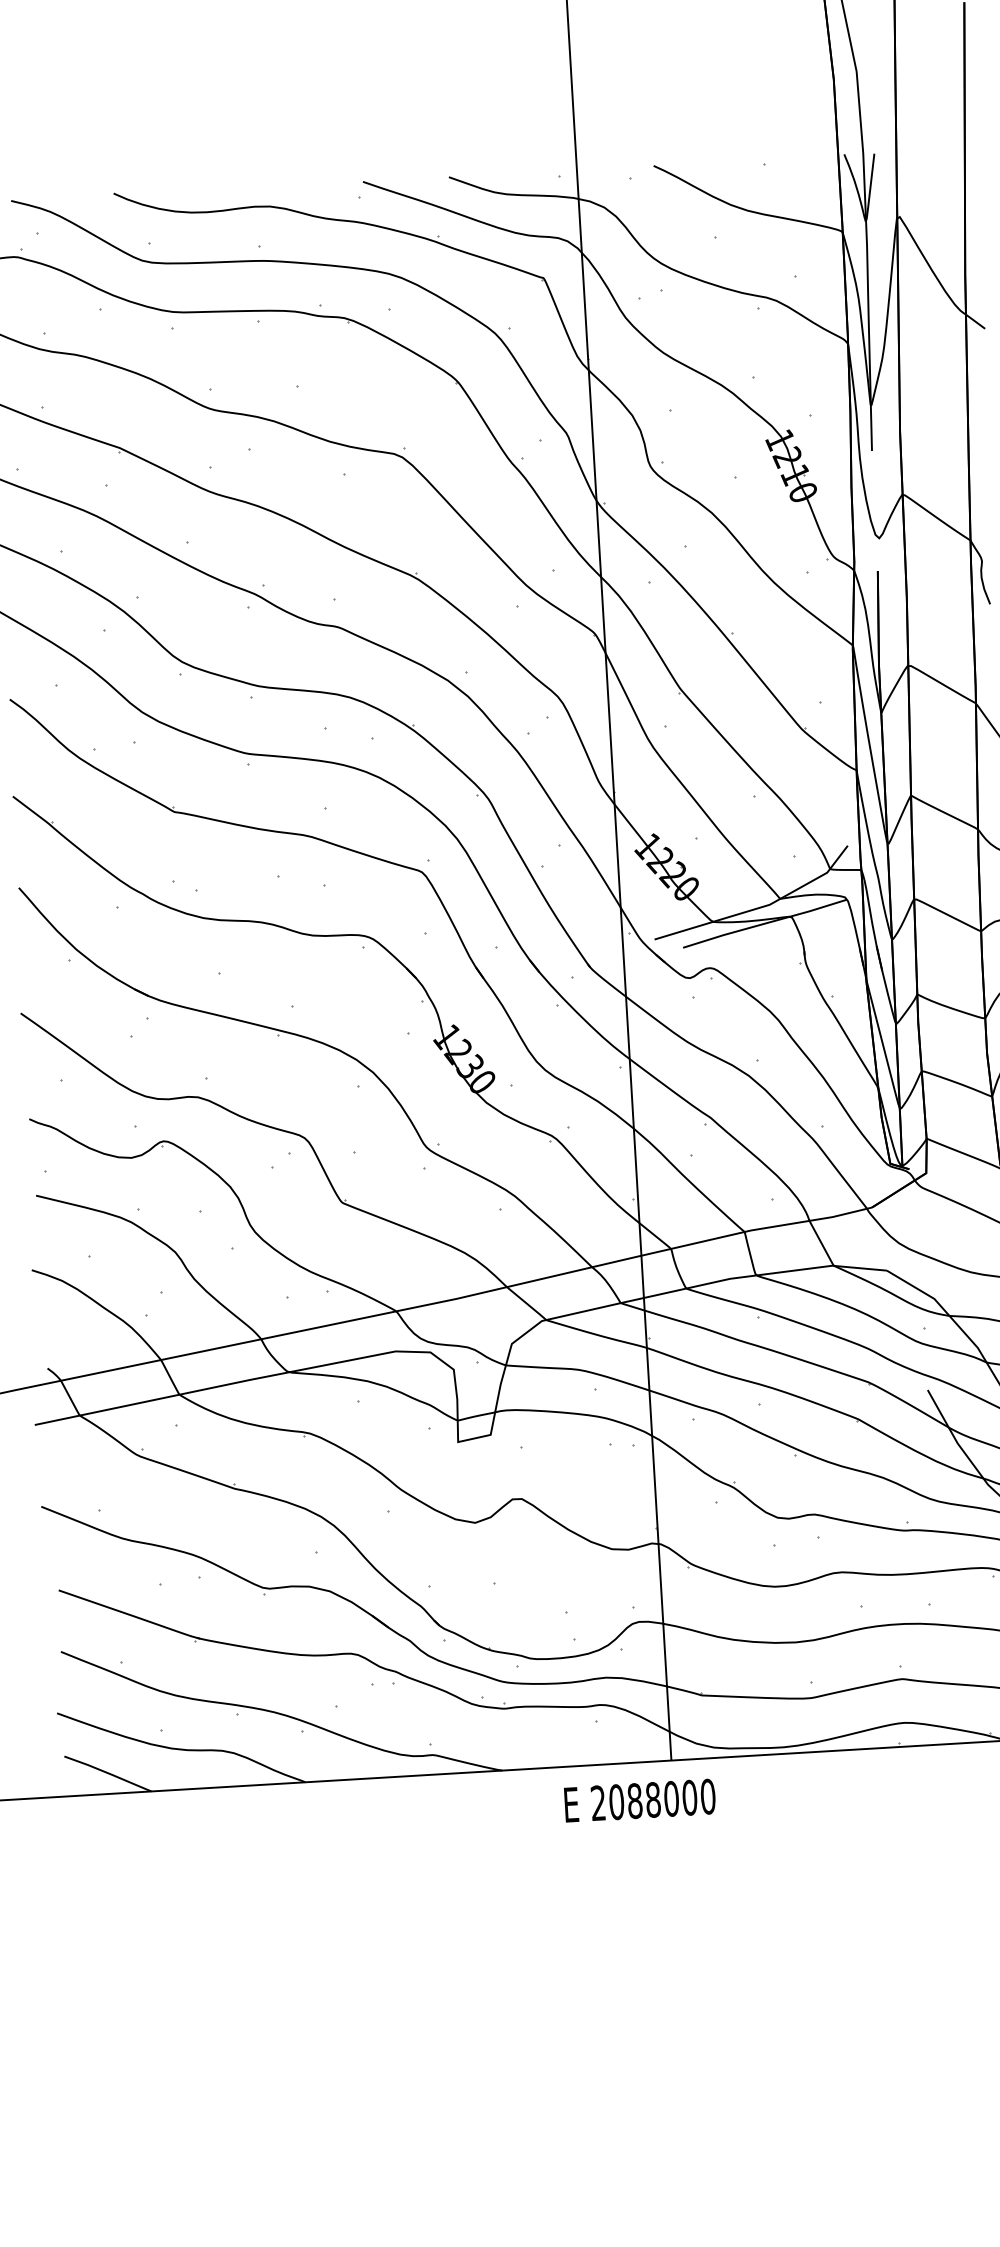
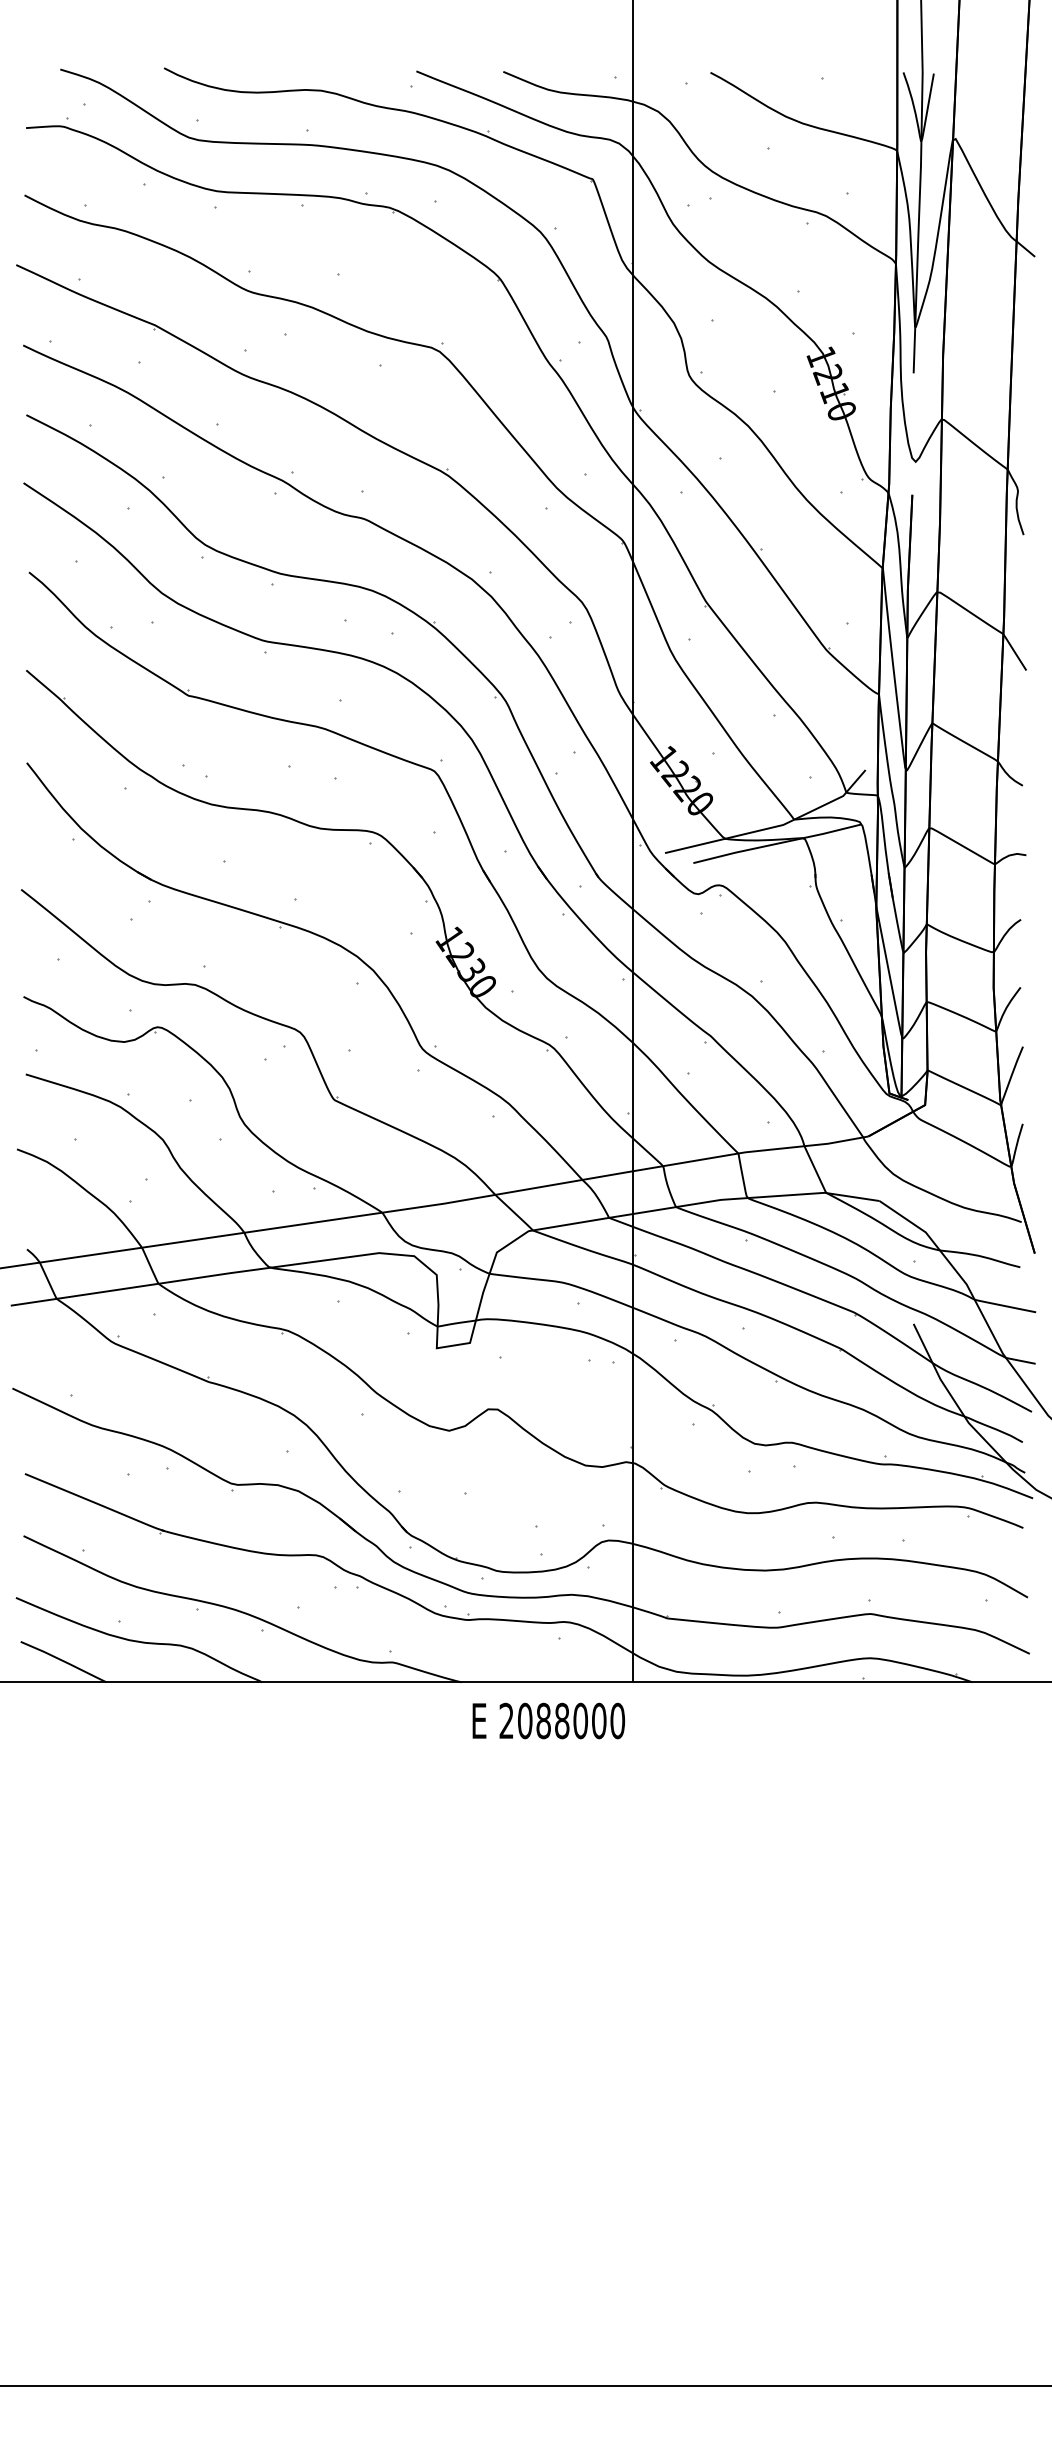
text: (639, 1800) -> (548, 1720), moved

